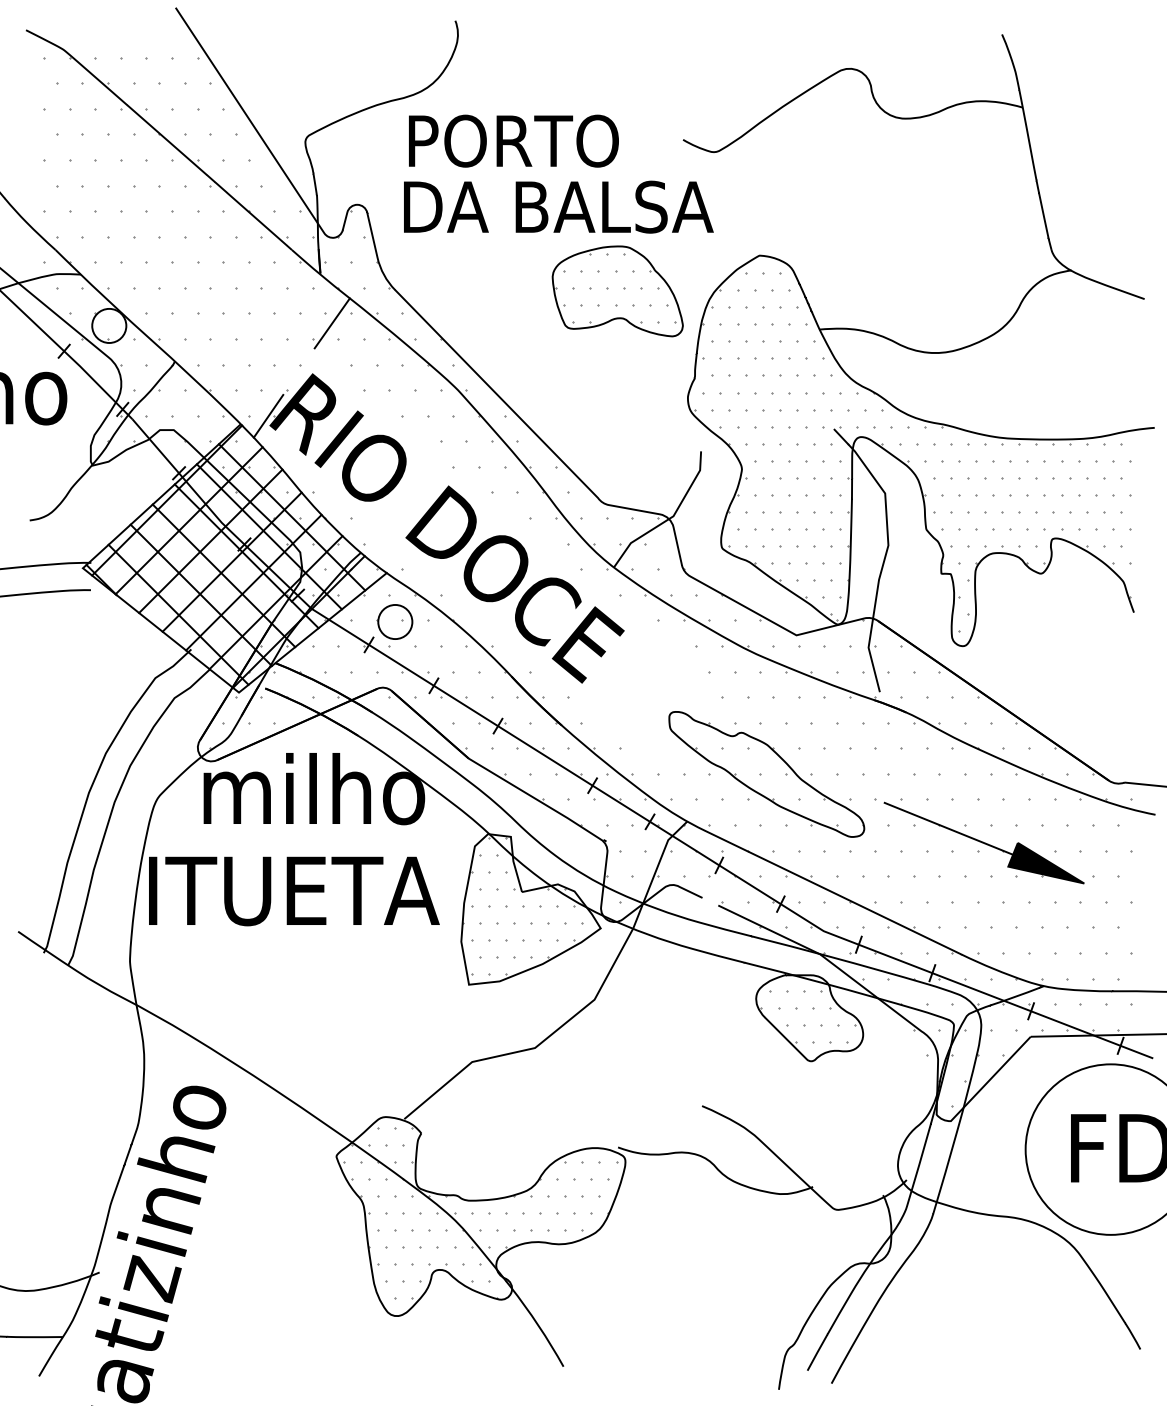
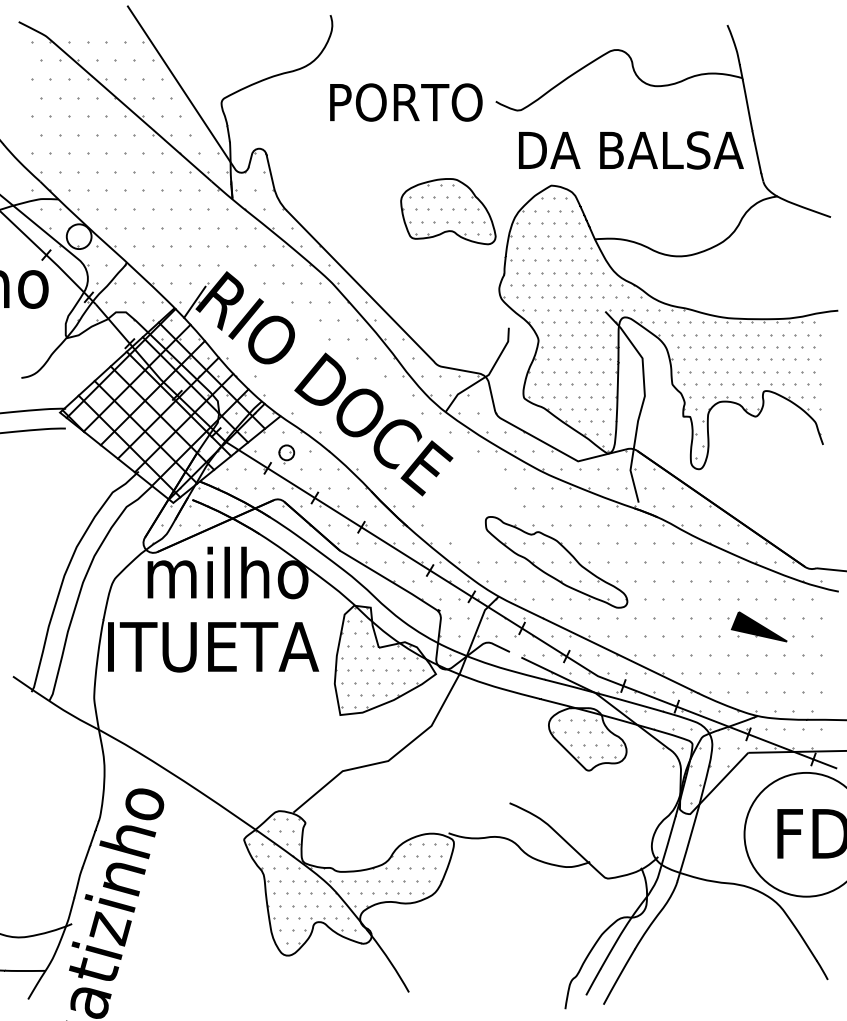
text: (513, 140) -> (406, 102), moved
text: (558, 206) -> (631, 149), moved
line: (331, 323) -> (240, 234), removed
part: (394, 625) -> (286, 454), size x0.6
line: (948, 828) -> (688, 601), removed

